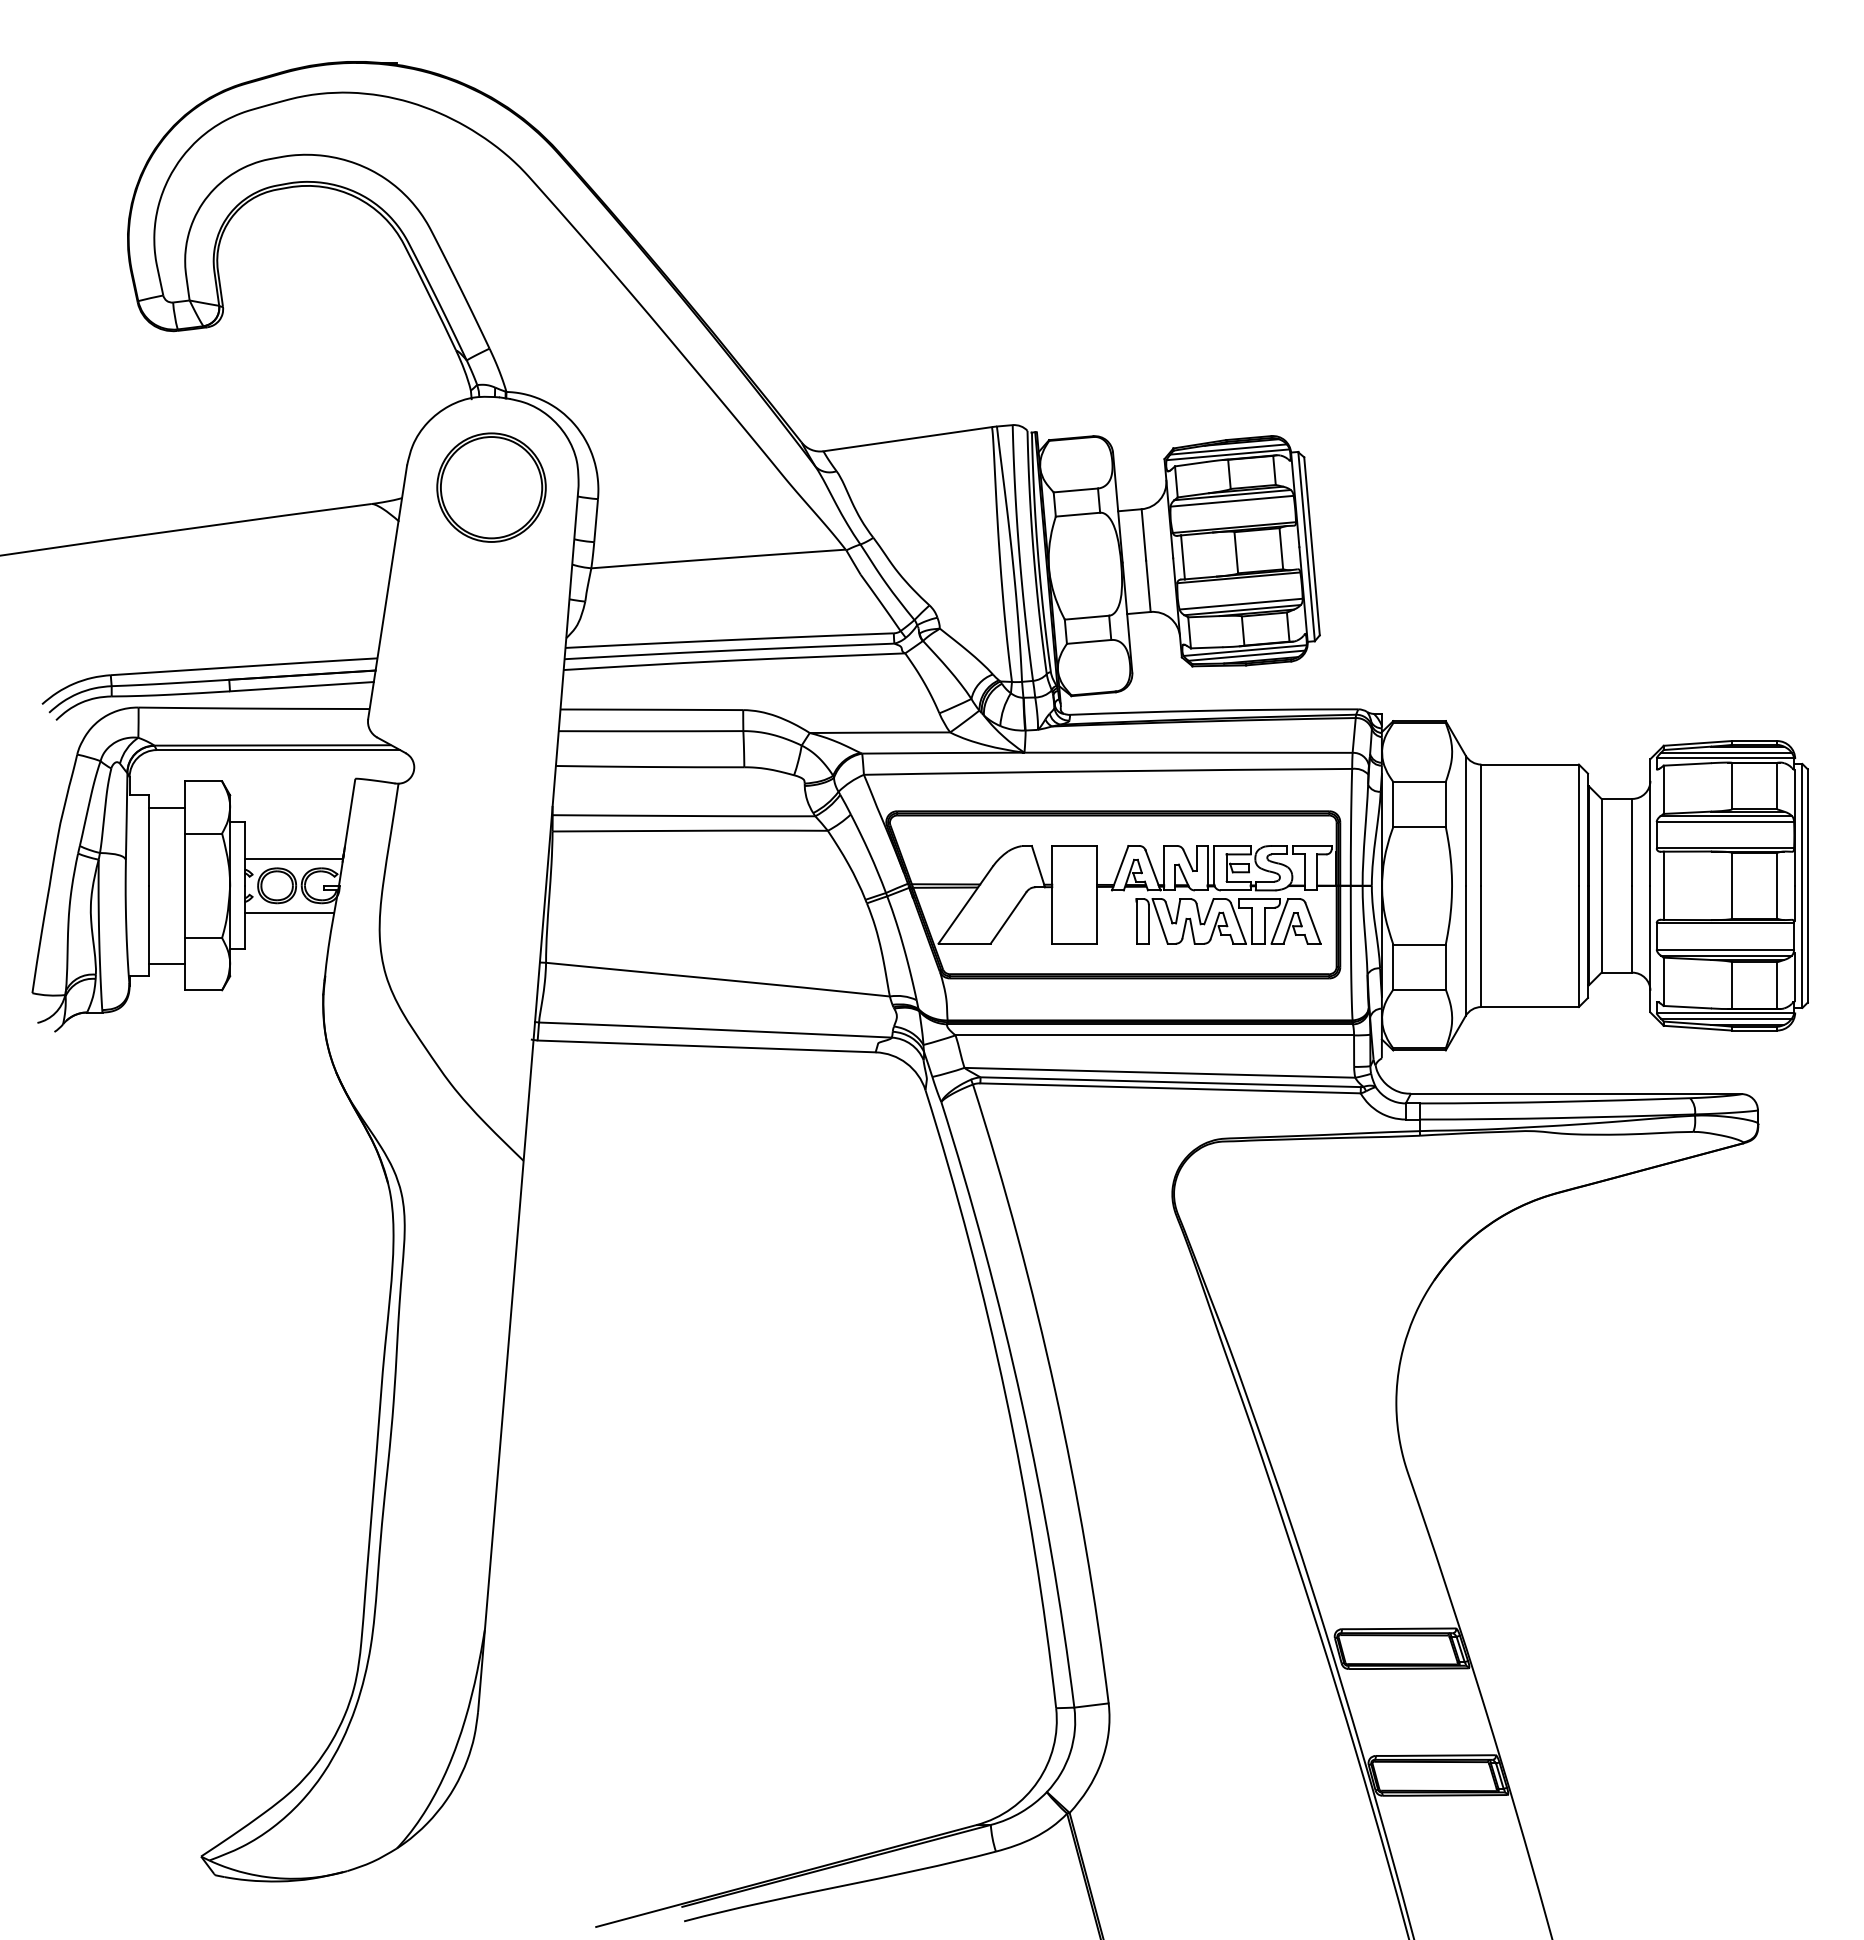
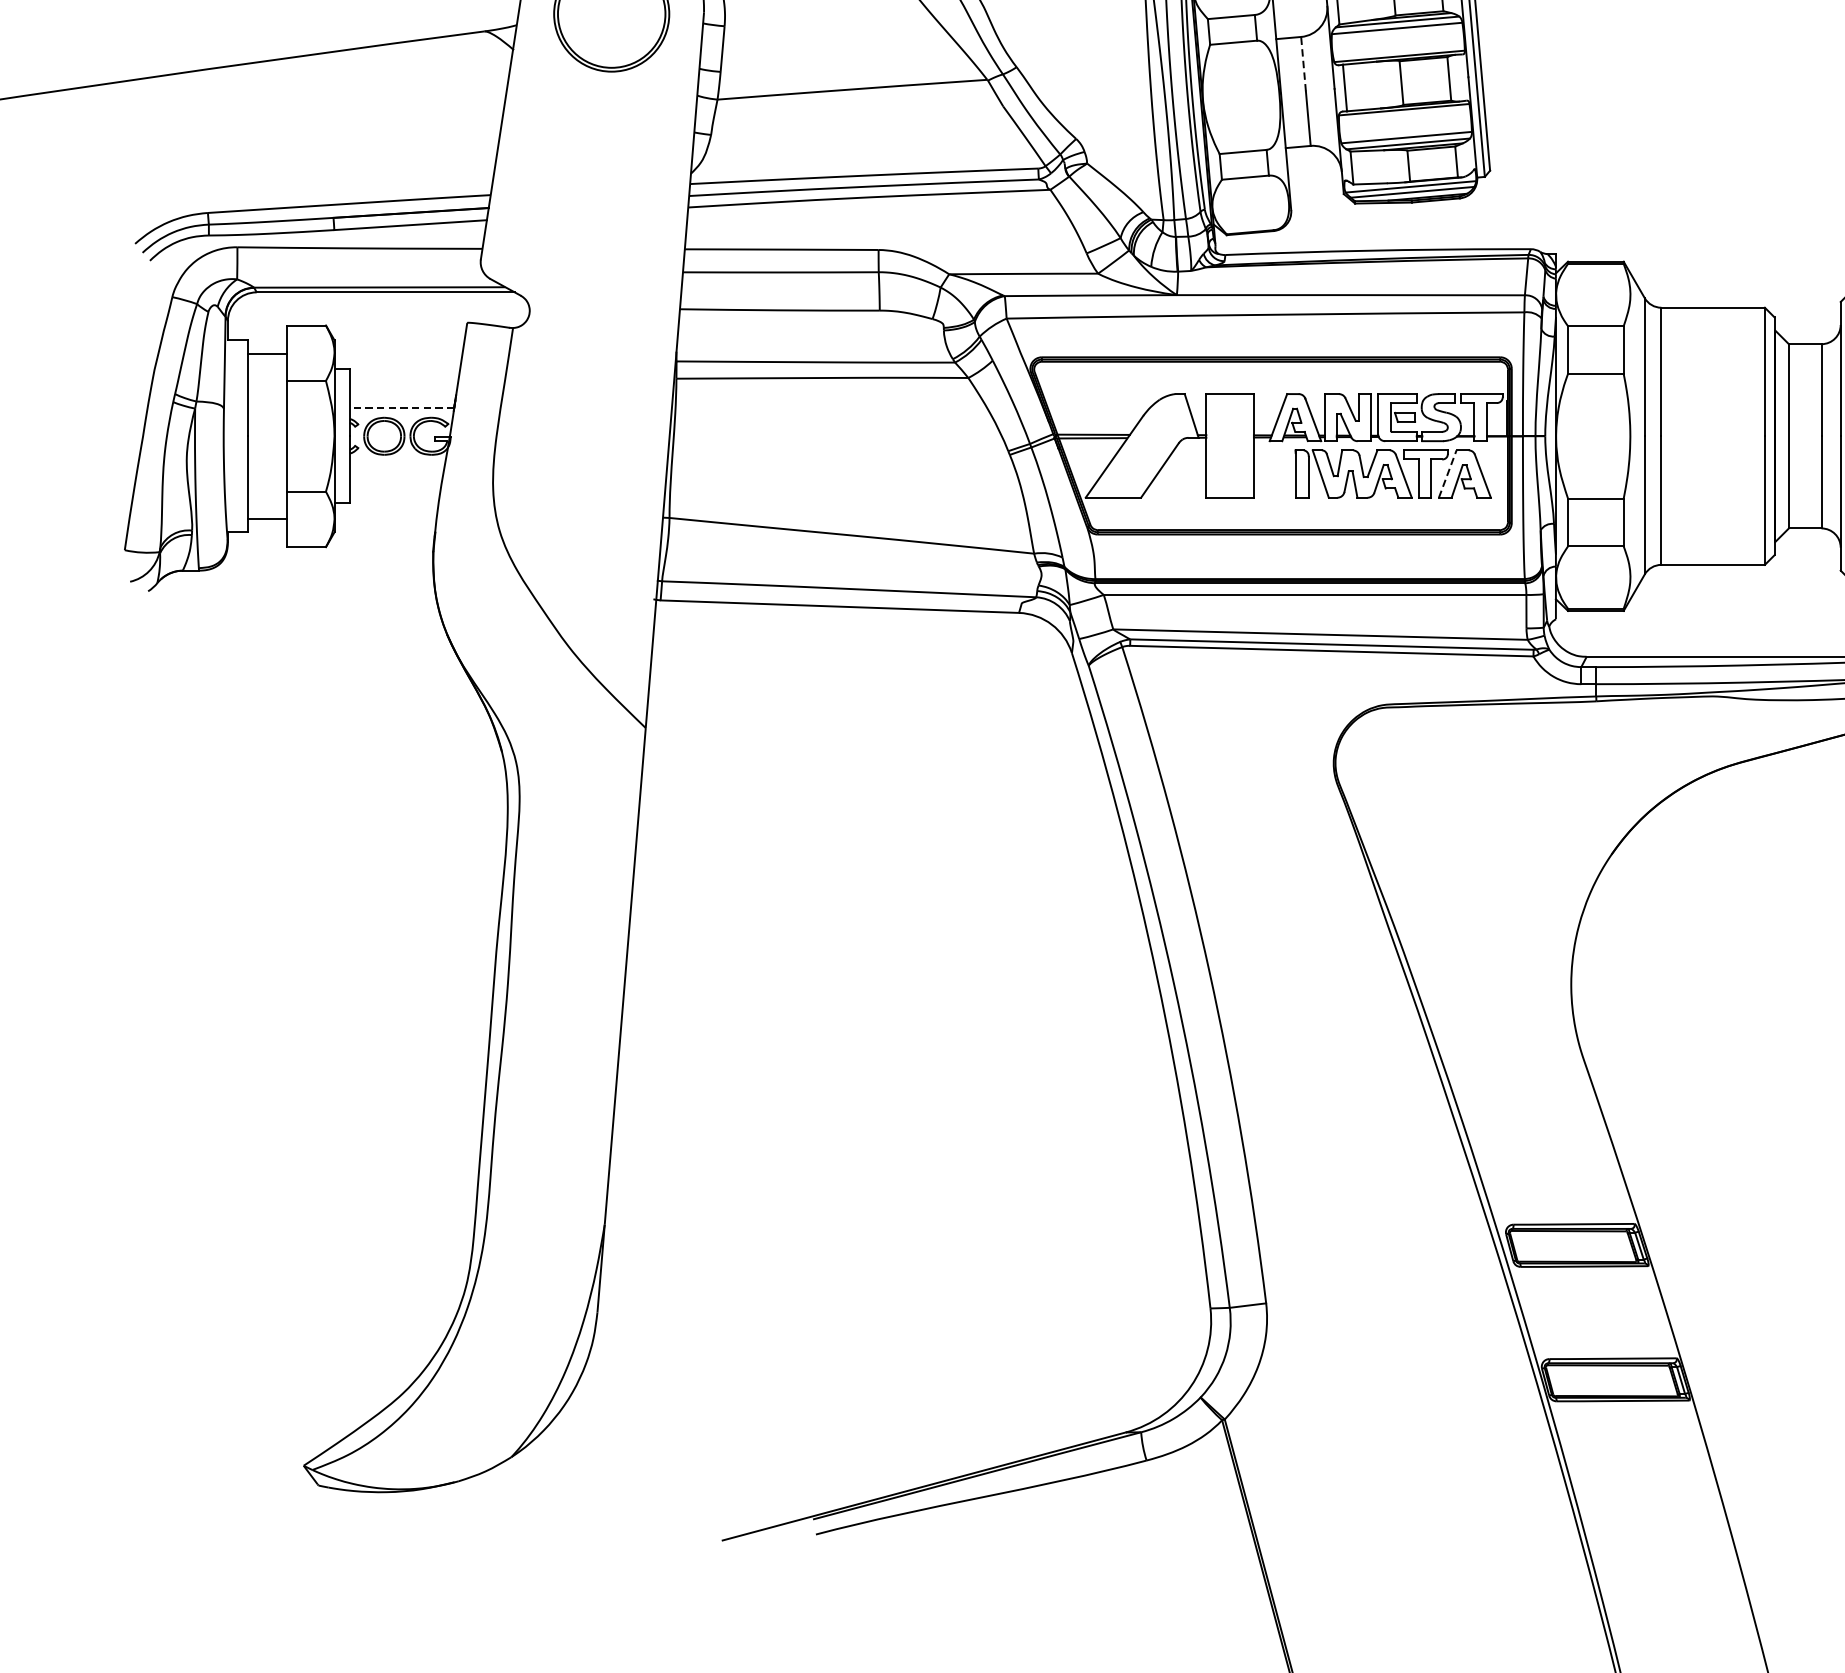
line: (1143, 534) -> (1303, 63), solid -> dashed
line: (293, 858) -> (401, 407), solid -> dashed
line: (289, 912) -> (397, 464), removed
line: (1279, 921) -> (1447, 474), solid -> dashed

